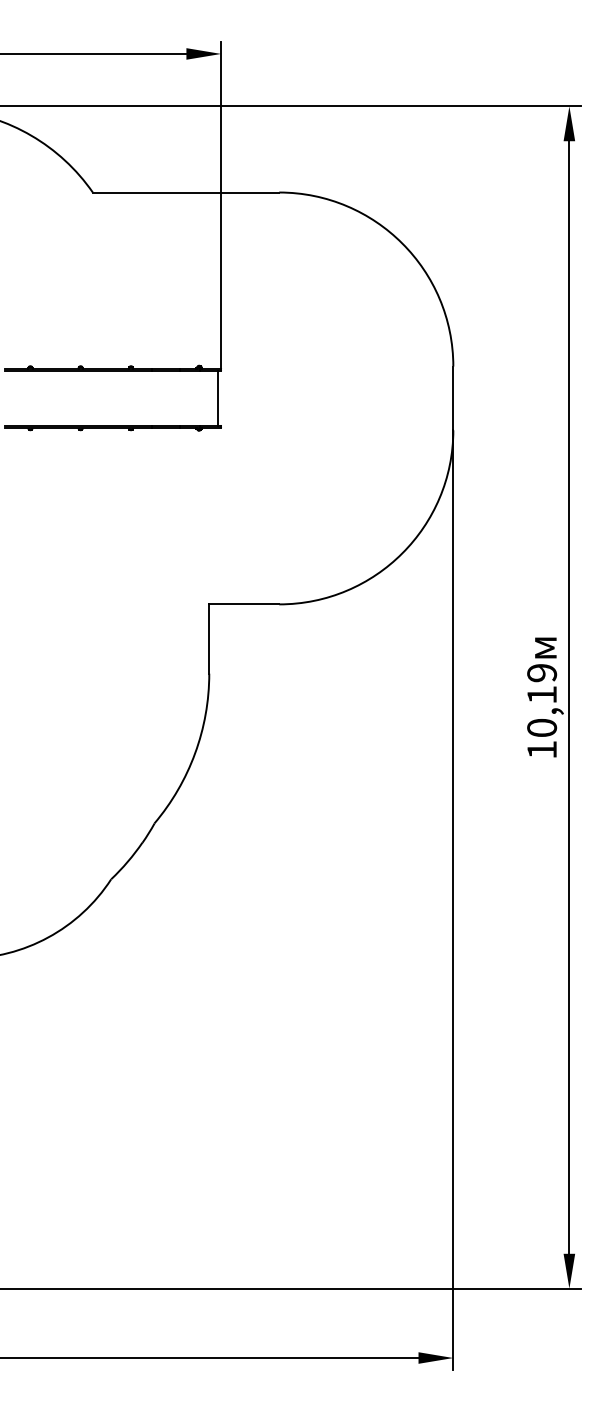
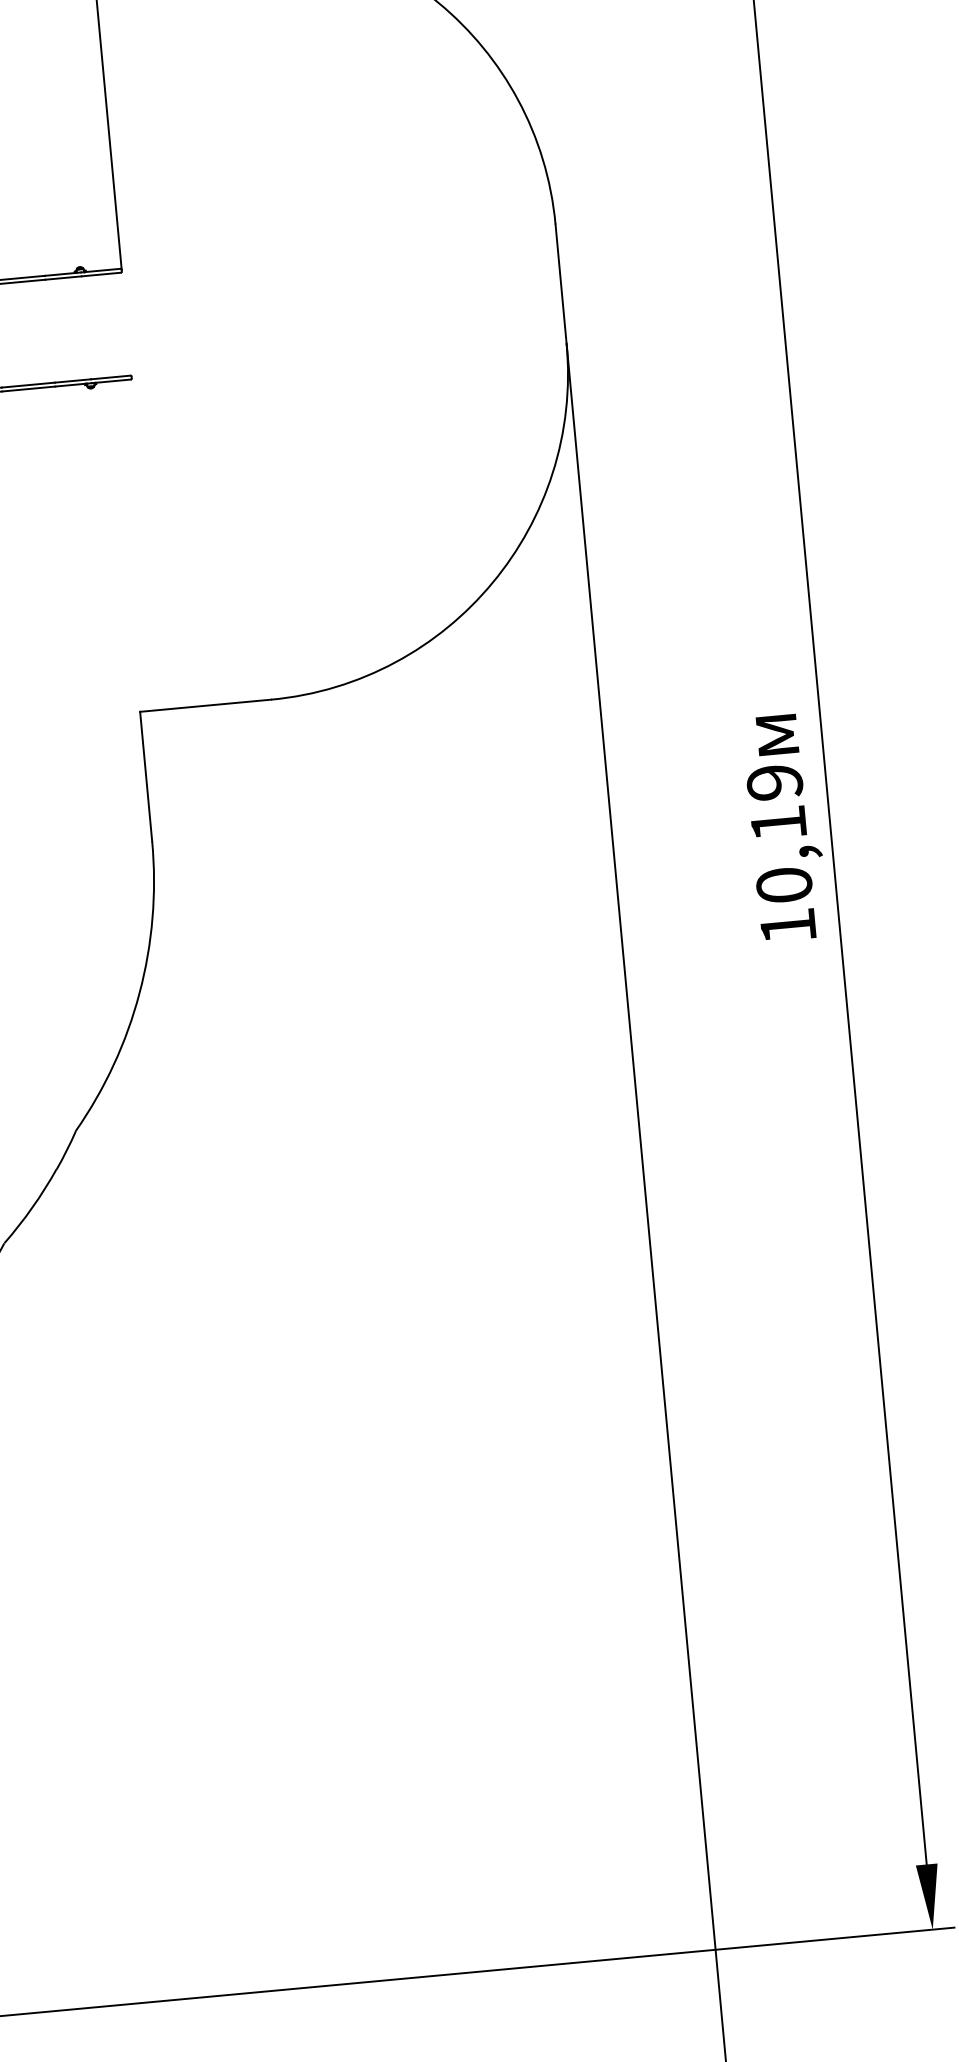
line: (217, 397) -> (119, 323), removed

